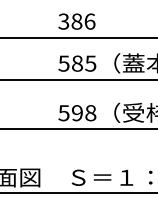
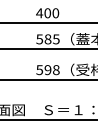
text: (76, 21) -> (47, 13), 386 -> 400

